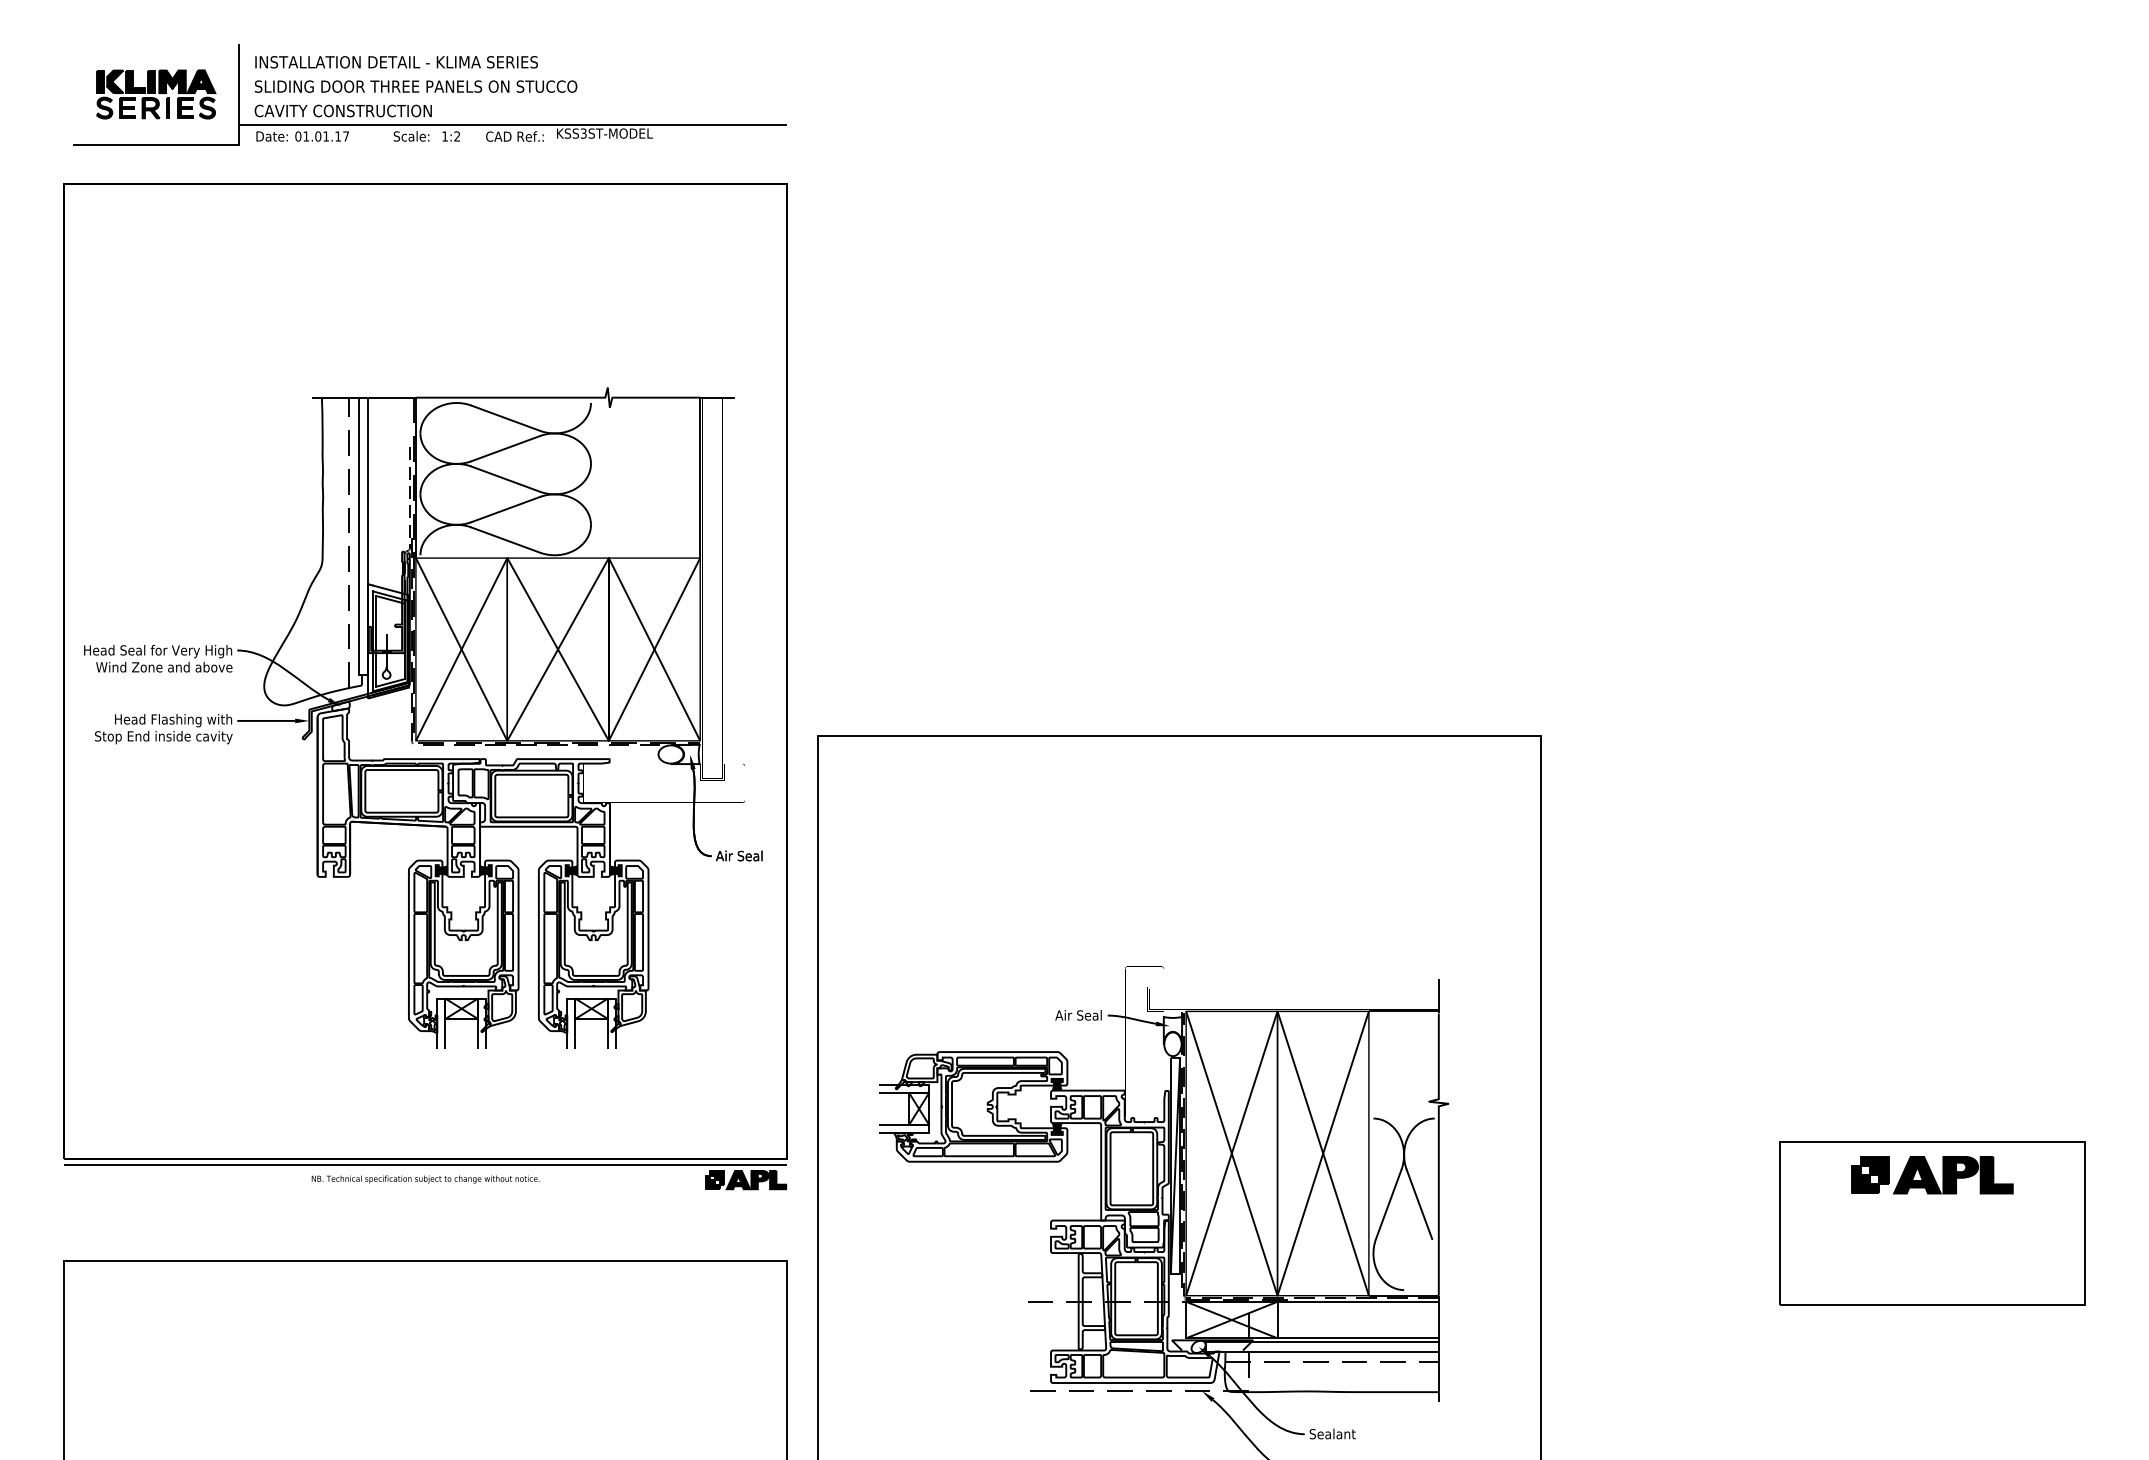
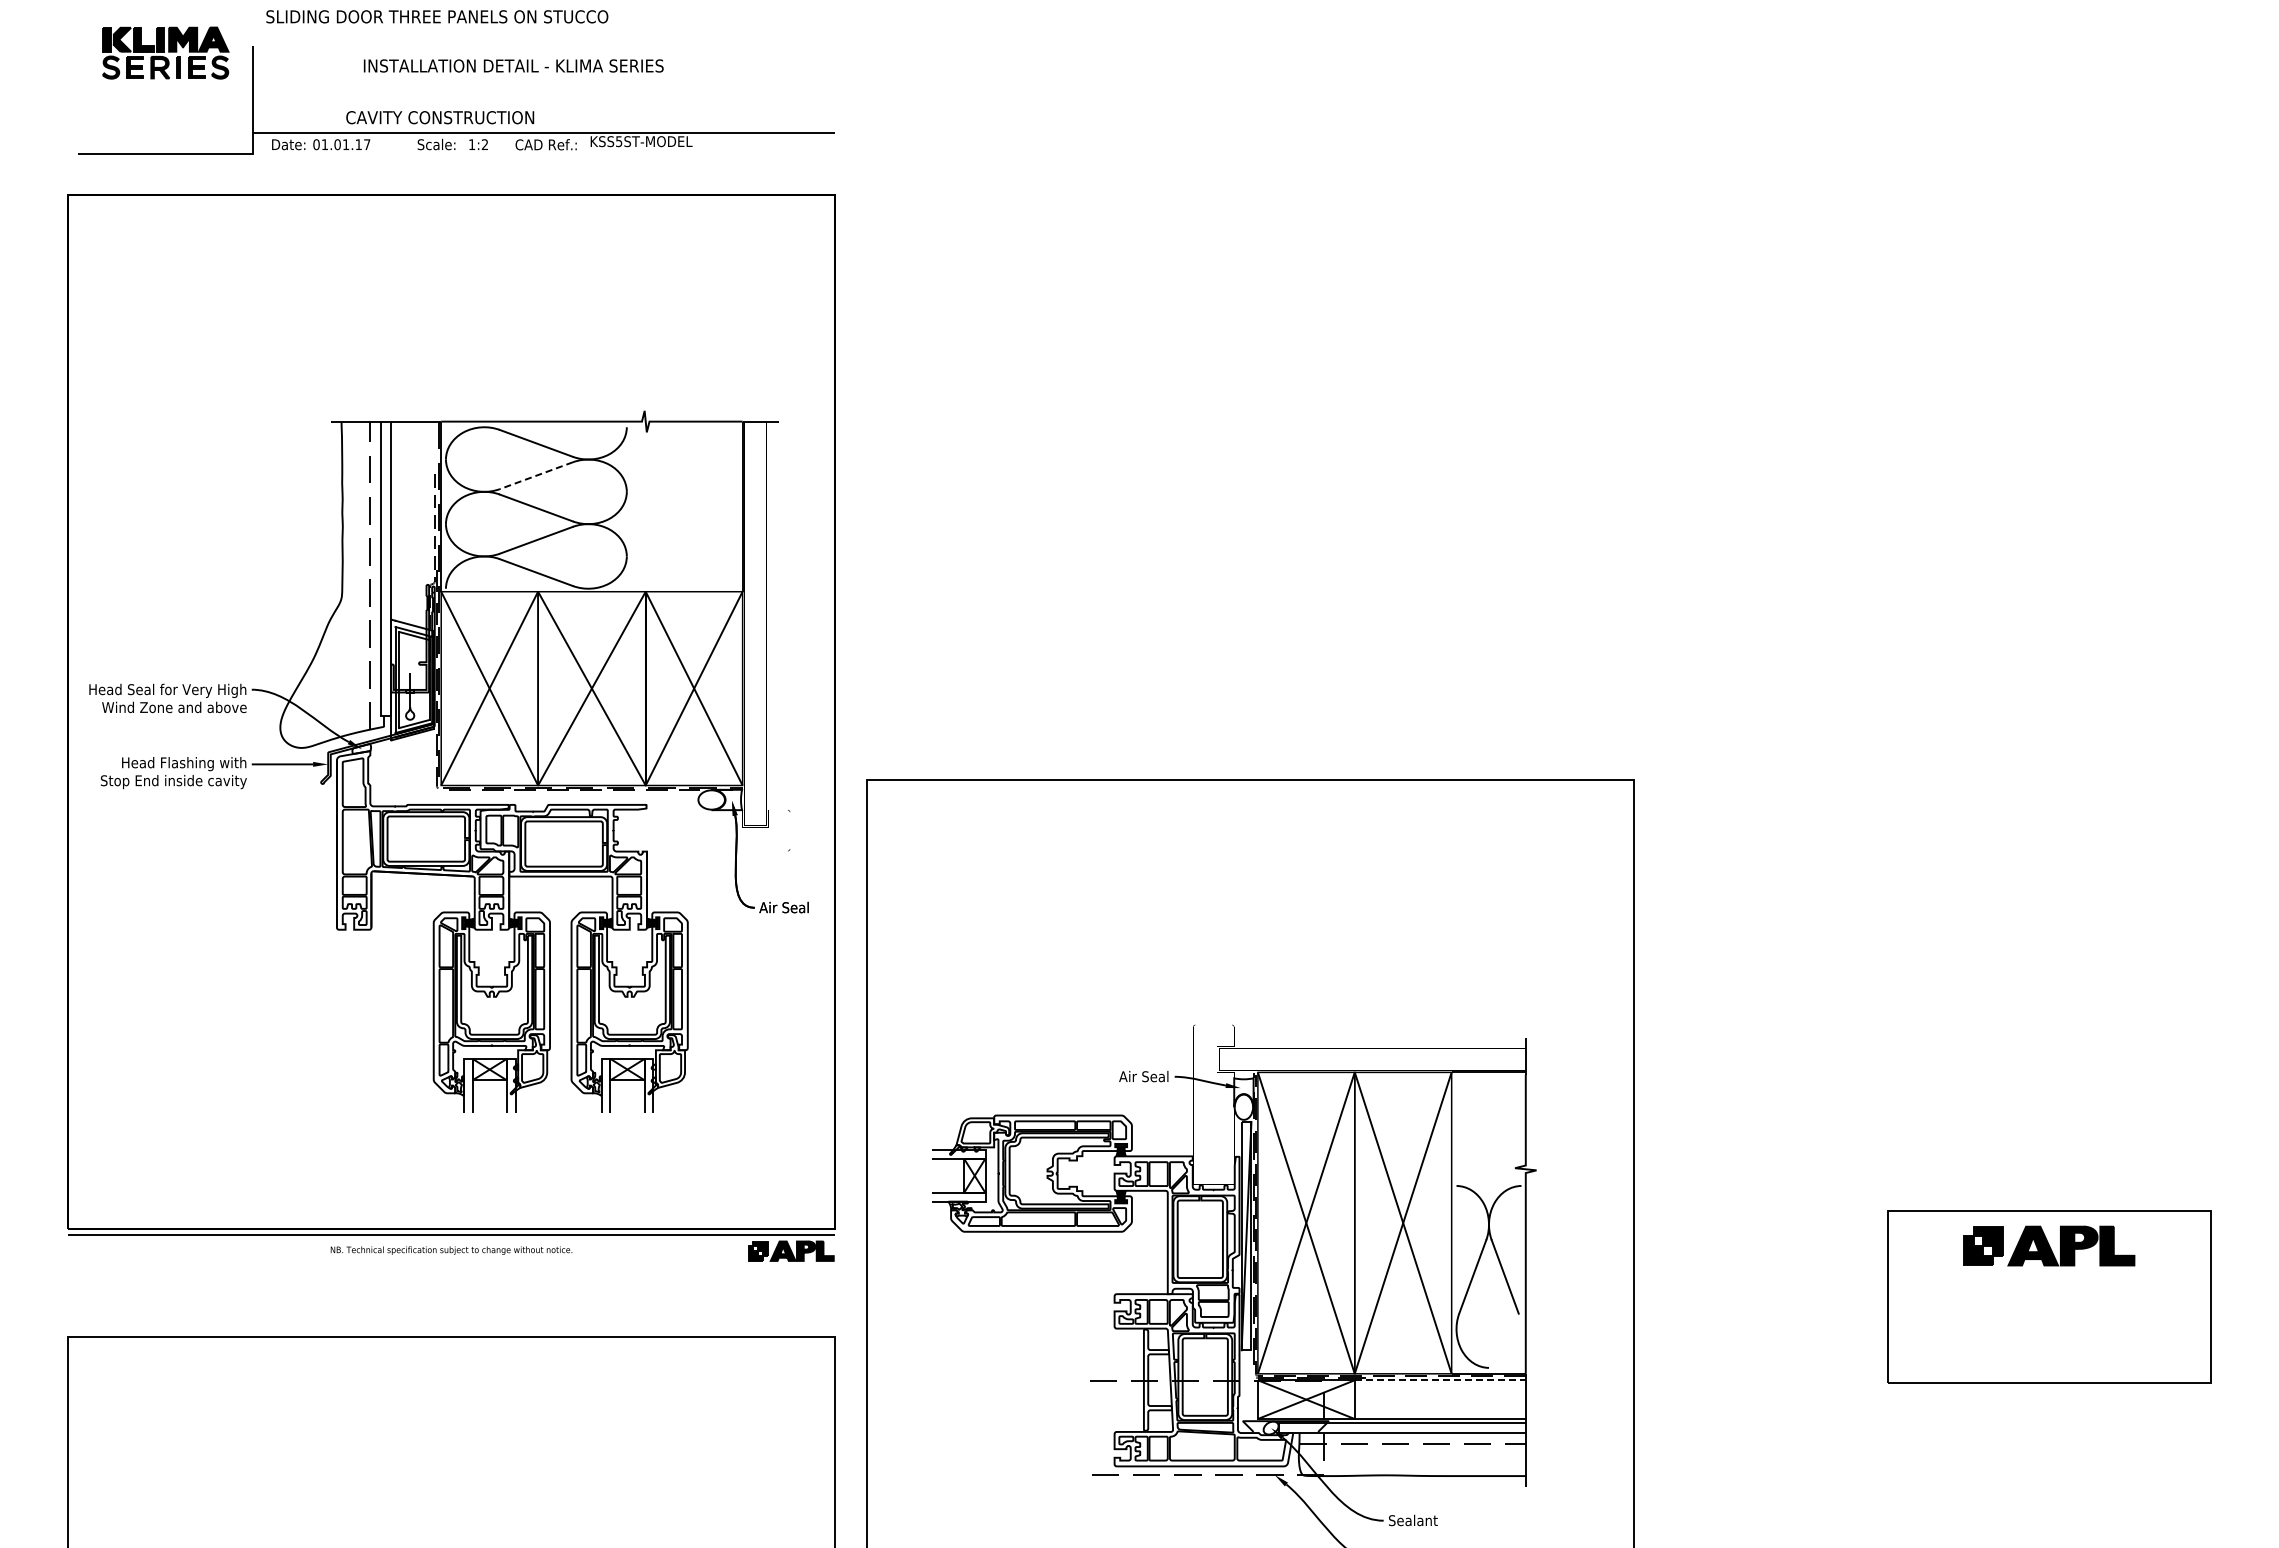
text: (396, 61) -> (513, 65), moved
text: (416, 86) -> (437, 16), moved
part: (155, 93) -> (165, 52), moved
text: (343, 110) -> (440, 117), moved
text: (584, 133) -> (619, 141), KSS3ST-MODEL -> KSS5ST-MODEL
line: (505, 448) -> (536, 475), solid -> dashed
line: (1358, 1301) -> (1440, 1380), solid -> dashed

